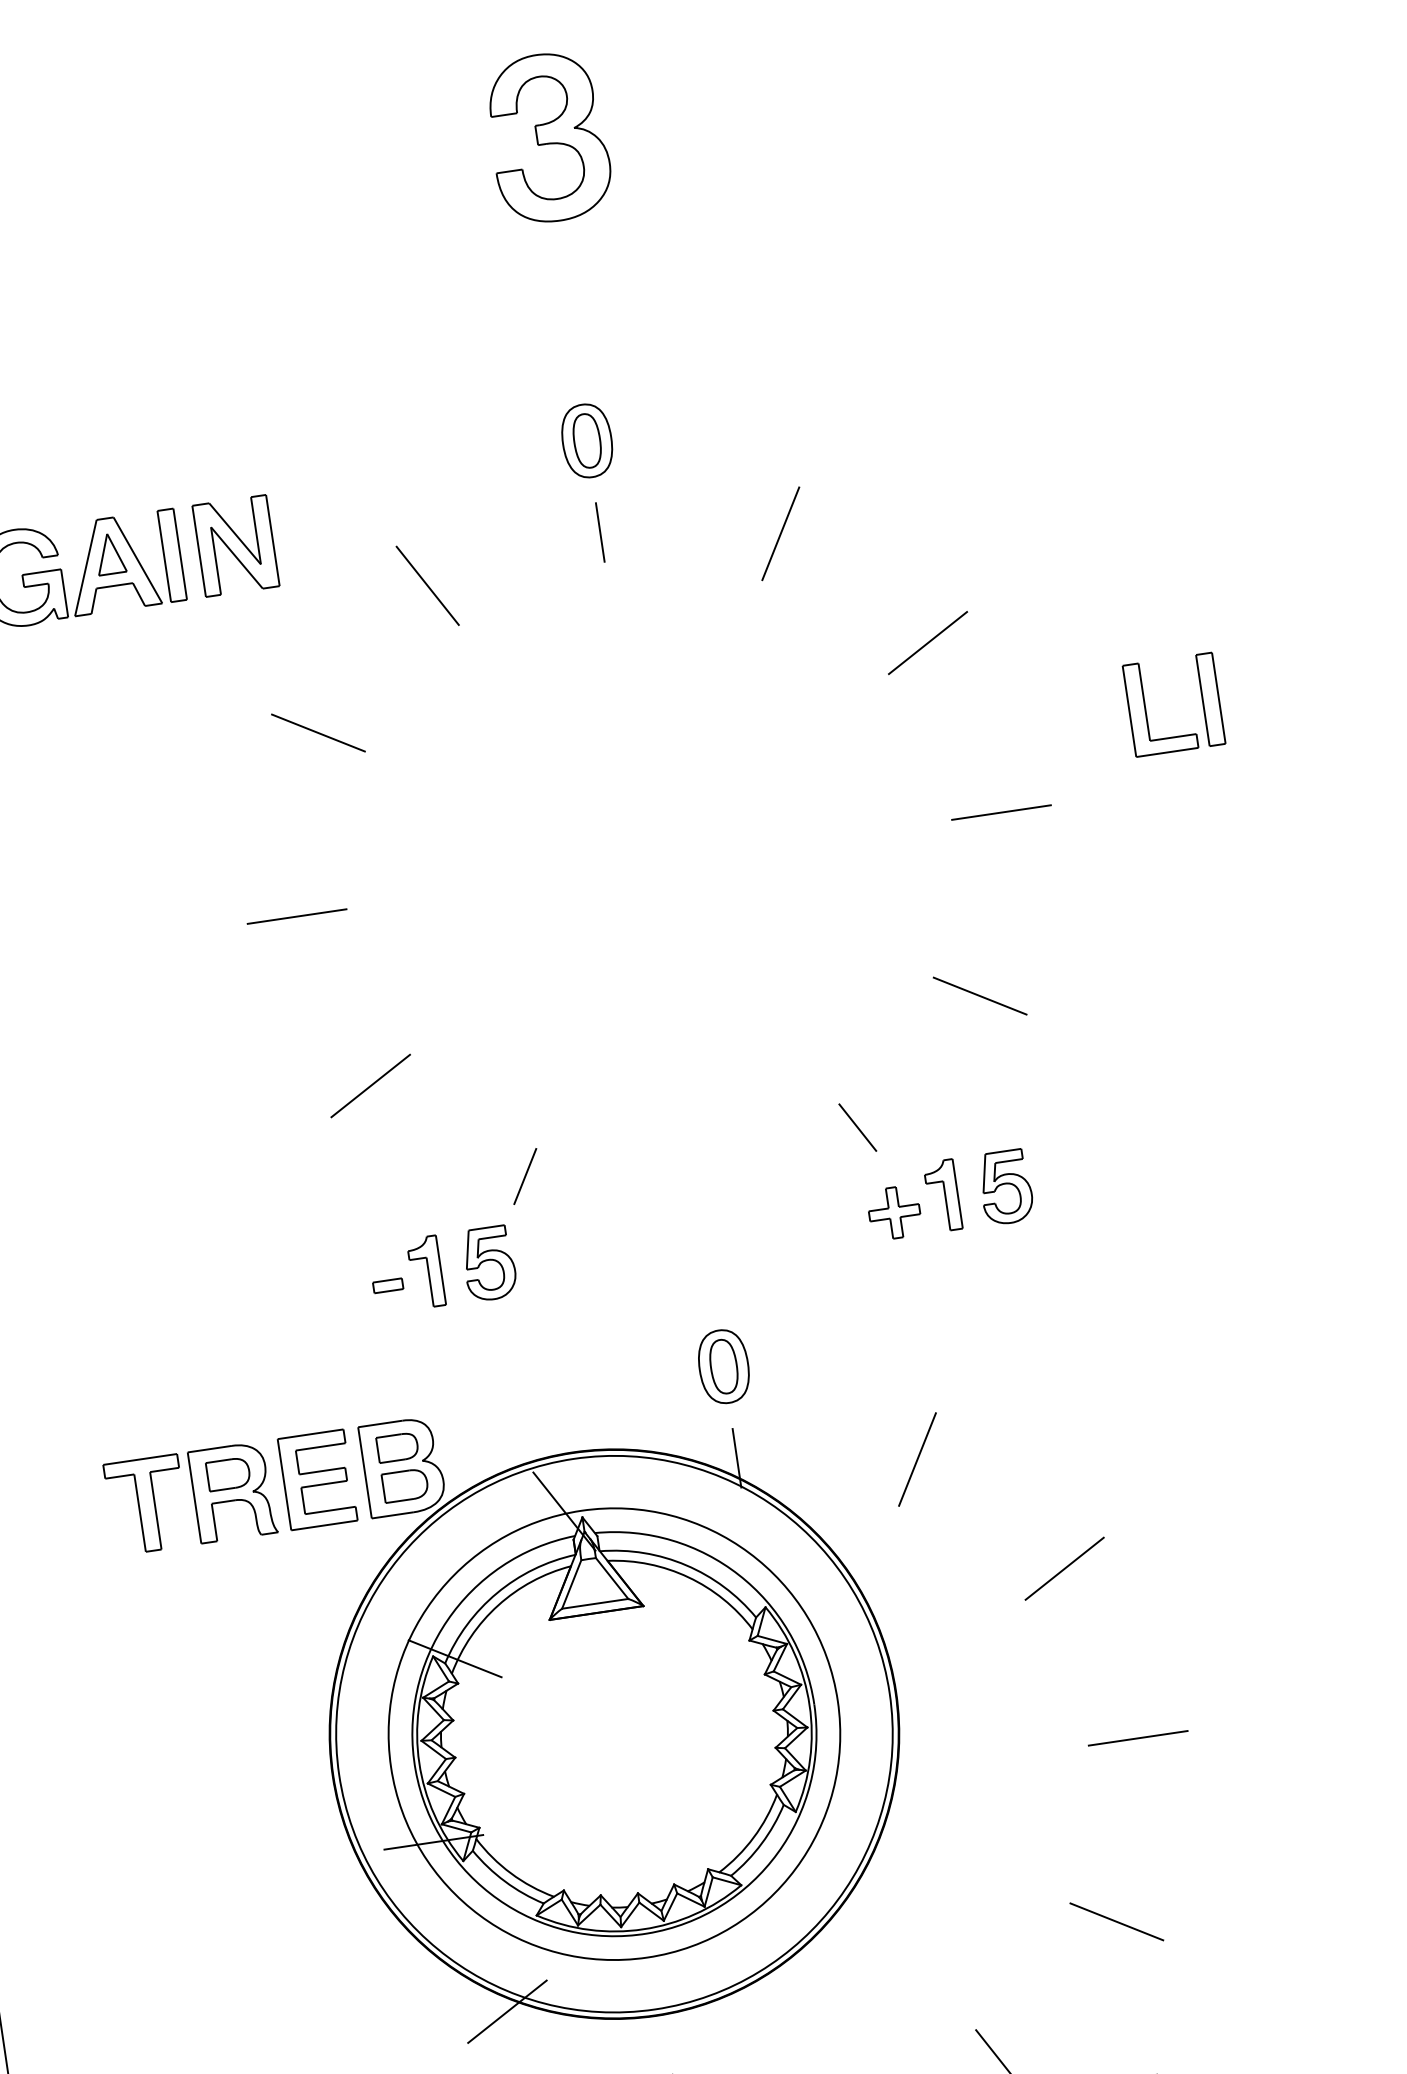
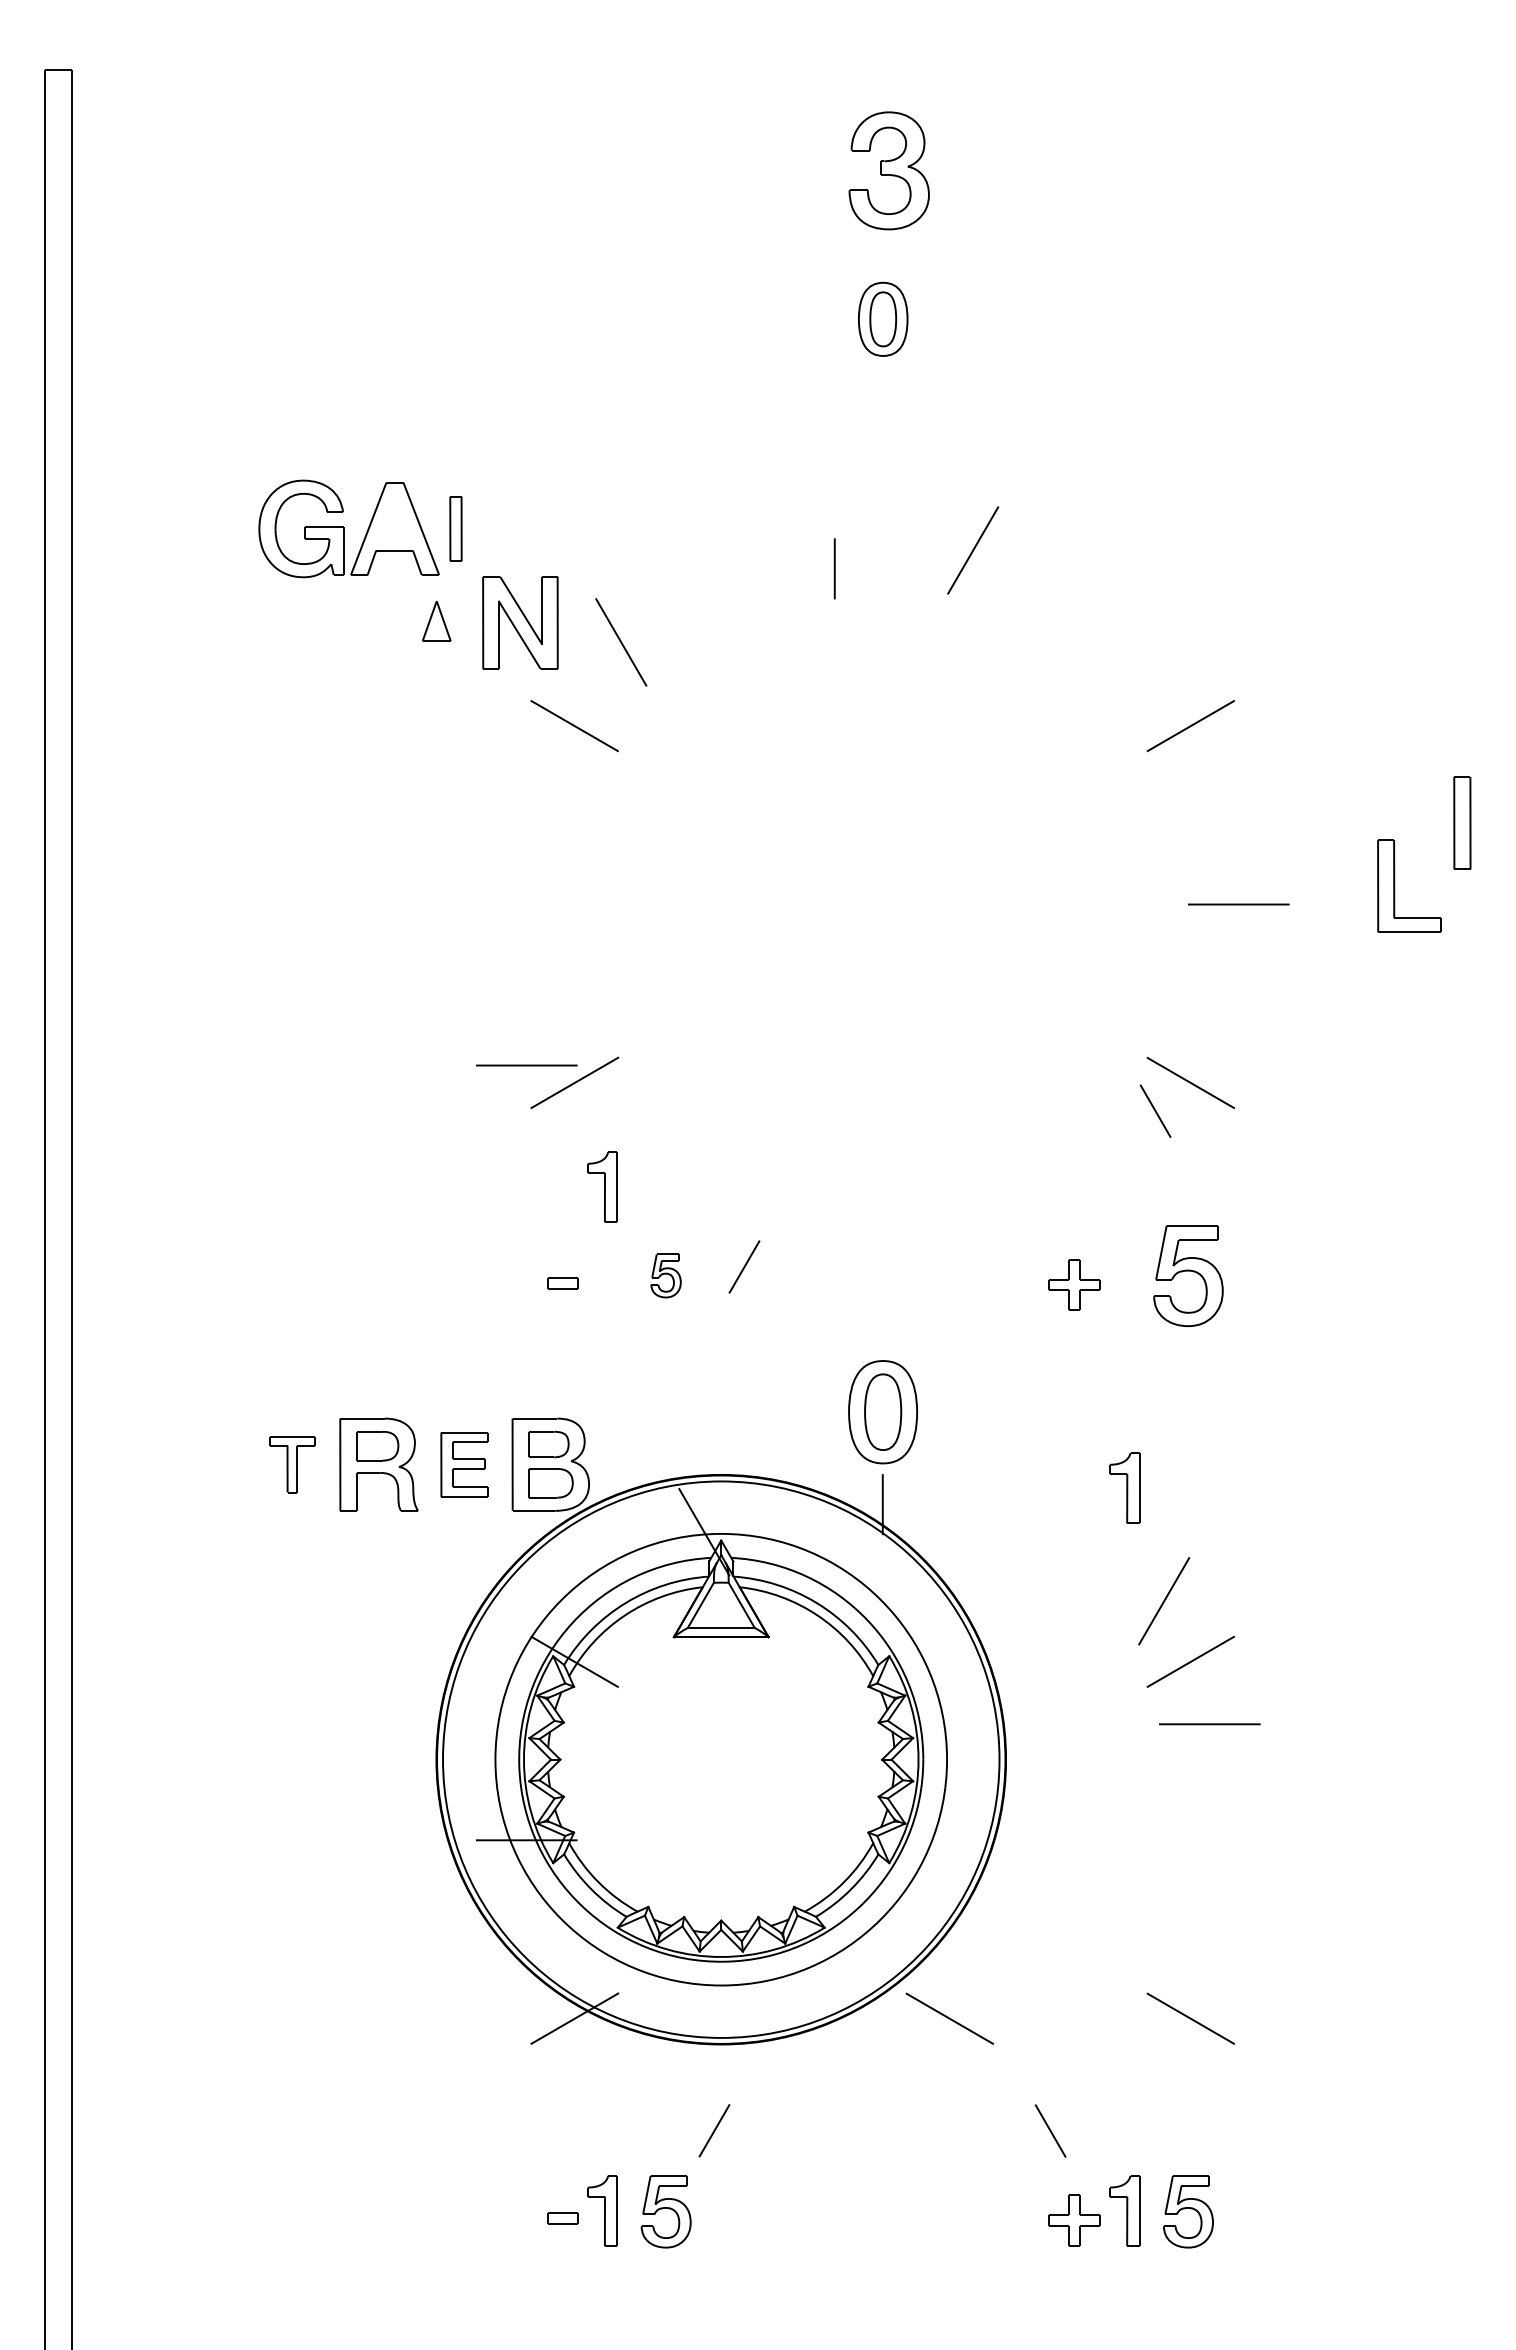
part: (547, 137) -> (888, 170), size x0.7
part: (587, 440) -> (883, 318), moved
line: (599, 532) -> (834, 568), moved
line: (781, 533) -> (973, 550), moved
part: (235, 545) -> (520, 622), moved
part: (109, 554) -> (436, 621), moved
part: (171, 555) -> (455, 528), size x0.7
line: (427, 585) -> (621, 642), moved
part: (1146, 708) -> (1395, 885), moved
line: (296, 916) -> (526, 1065), moved
line: (857, 1126) -> (1155, 1110), moved
line: (525, 1176) -> (744, 1266), moved
part: (1005, 1186) -> (1188, 1275), size x1.4
part: (942, 1195) -> (1124, 1487), moved
part: (488, 1263) -> (665, 1275), size x0.6
part: (426, 1271) -> (602, 1186), moved
part: (724, 1366) -> (883, 1411), size x1.4
line: (917, 1459) -> (1164, 1601), moved
part: (317, 1479) -> (464, 1464), size x0.7
part: (147, 1504) -> (292, 1464), size x0.6
line: (1137, 1738) -> (1209, 1724), moved
line: (878, 1956) -> (949, 2018), added

